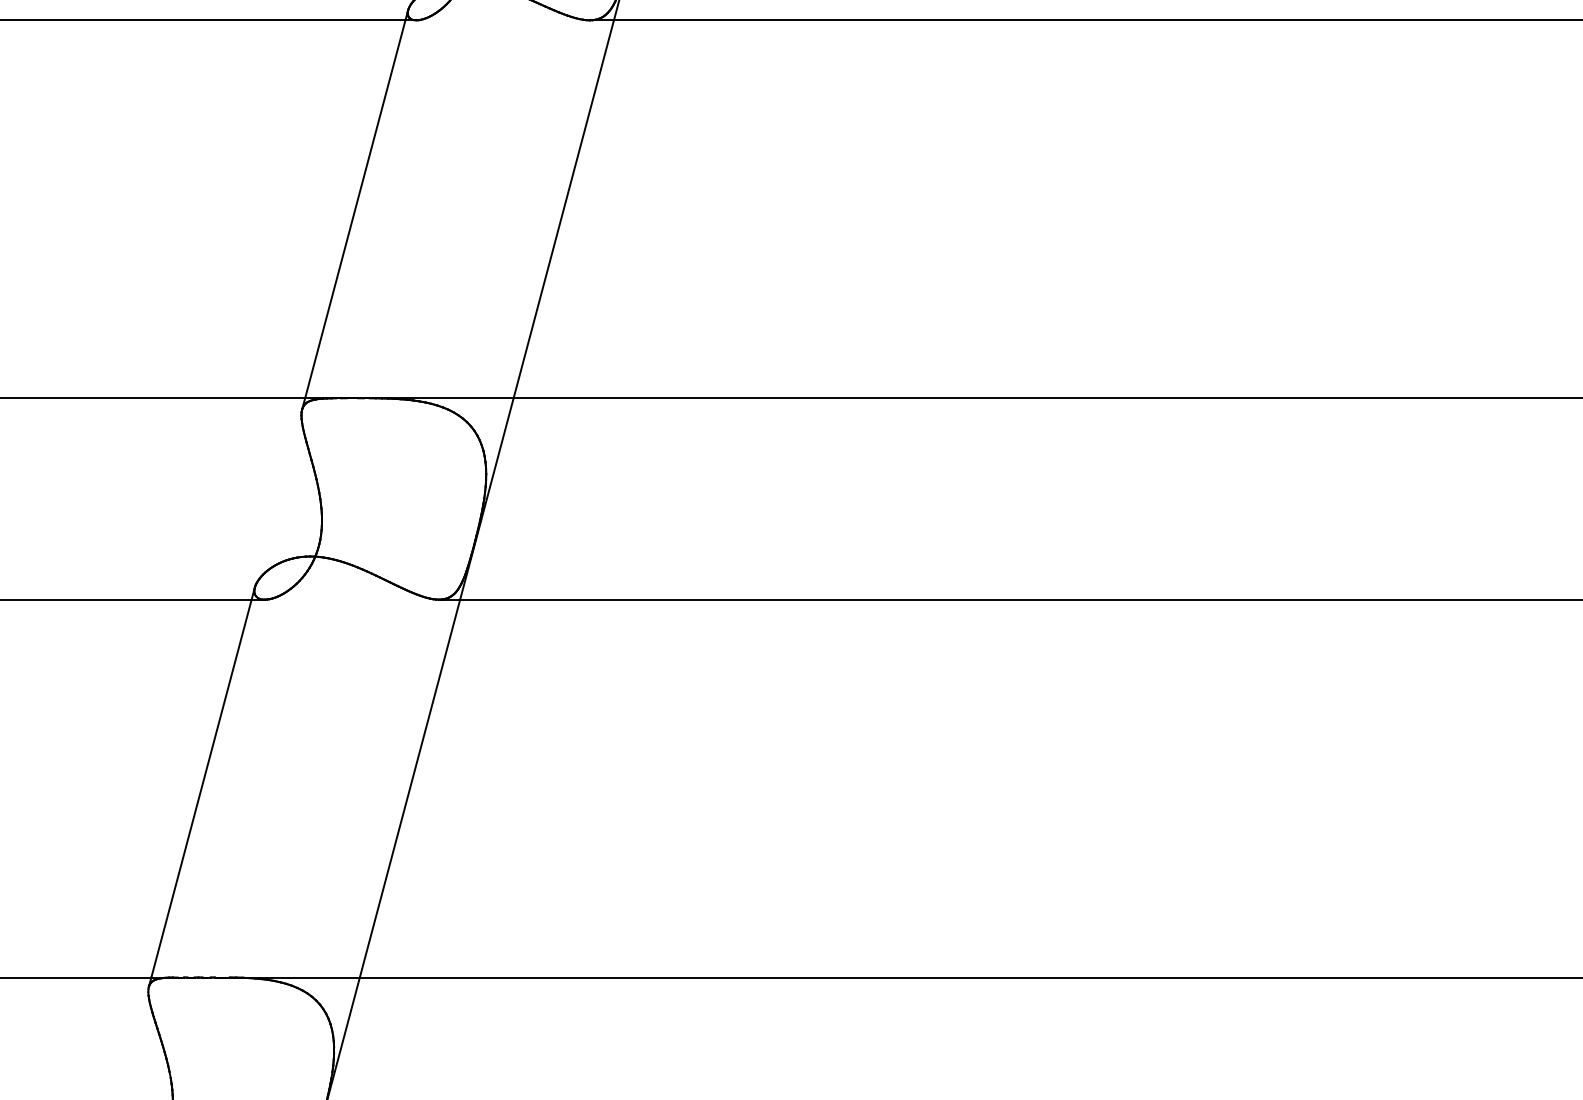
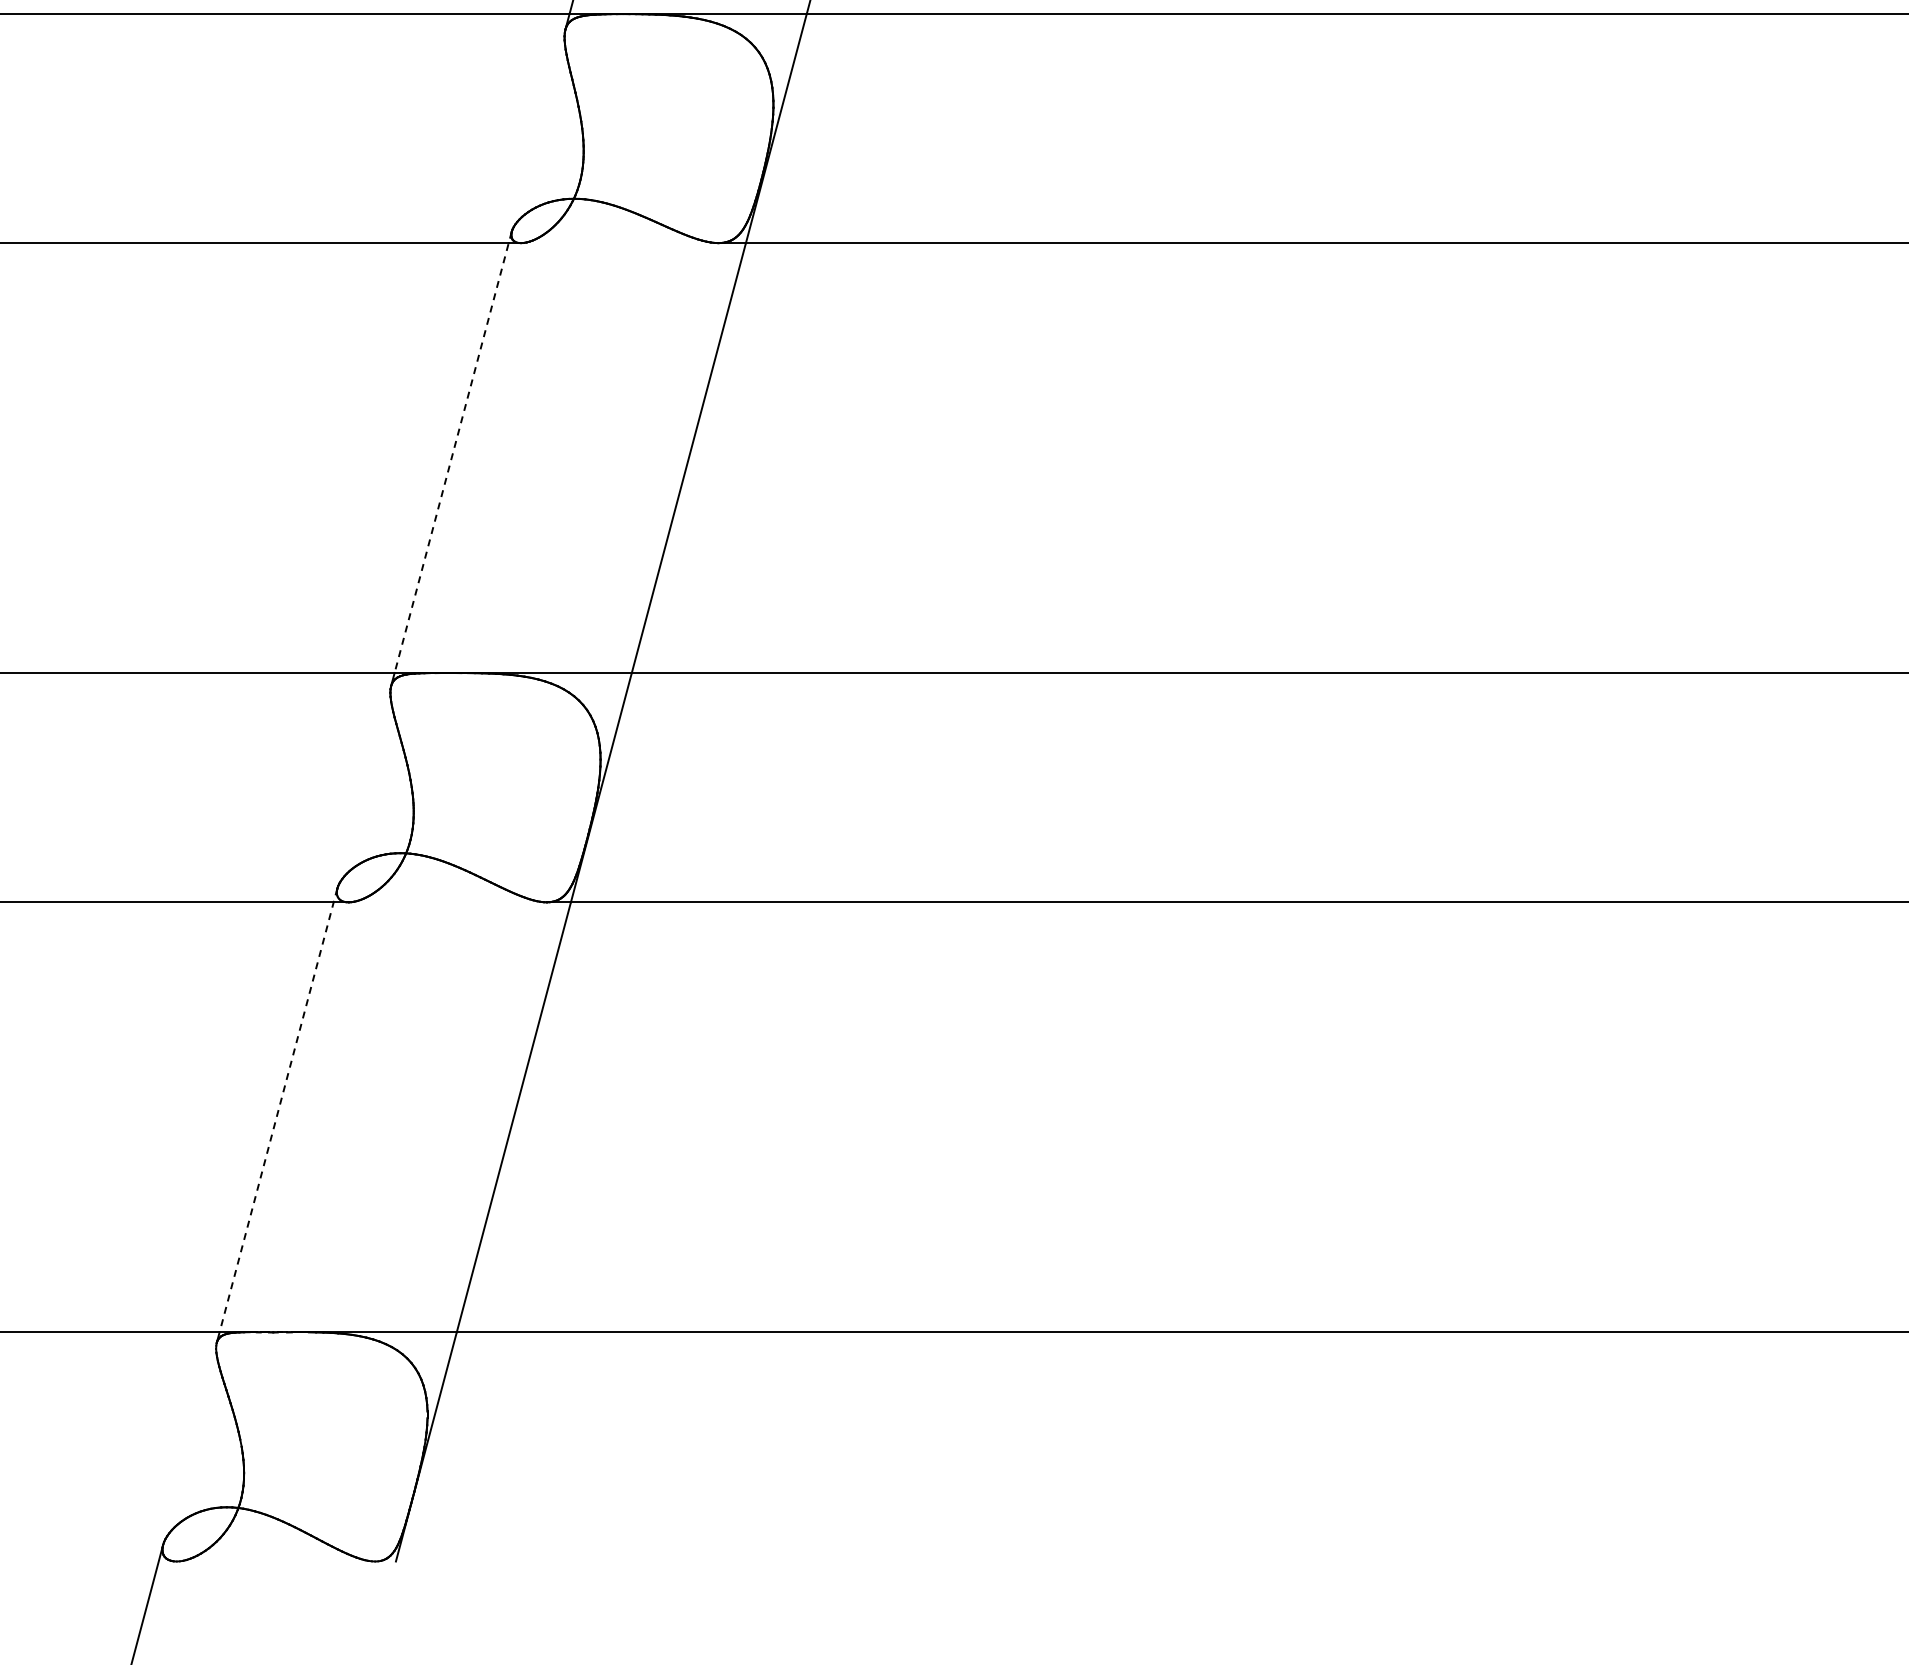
line: (356, 204) -> (453, 452), solid -> dashed
line: (203, 782) -> (278, 1110), solid -> dashed

